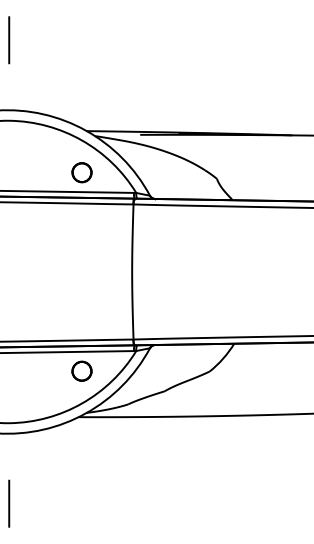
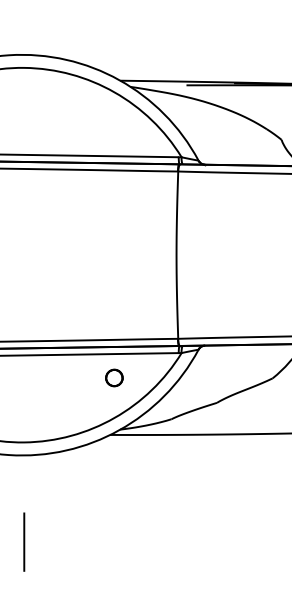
part: (81, 172) -> (113, 131), removed
part: (81, 370) -> (113, 377), size x0.7

